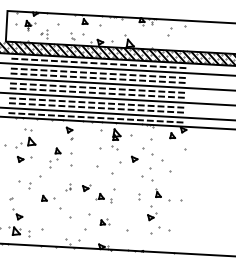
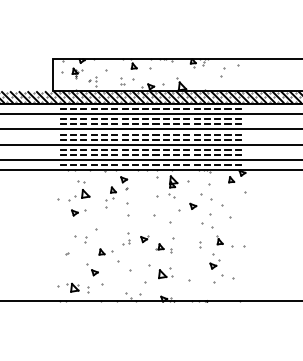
part: (54, 158) -> (110, 197), moved
part: (68, 186) -> (126, 238), size x1.67
part: (17, 213) -> (92, 269), moved
part: (104, 222) -> (165, 273), size x1.67

